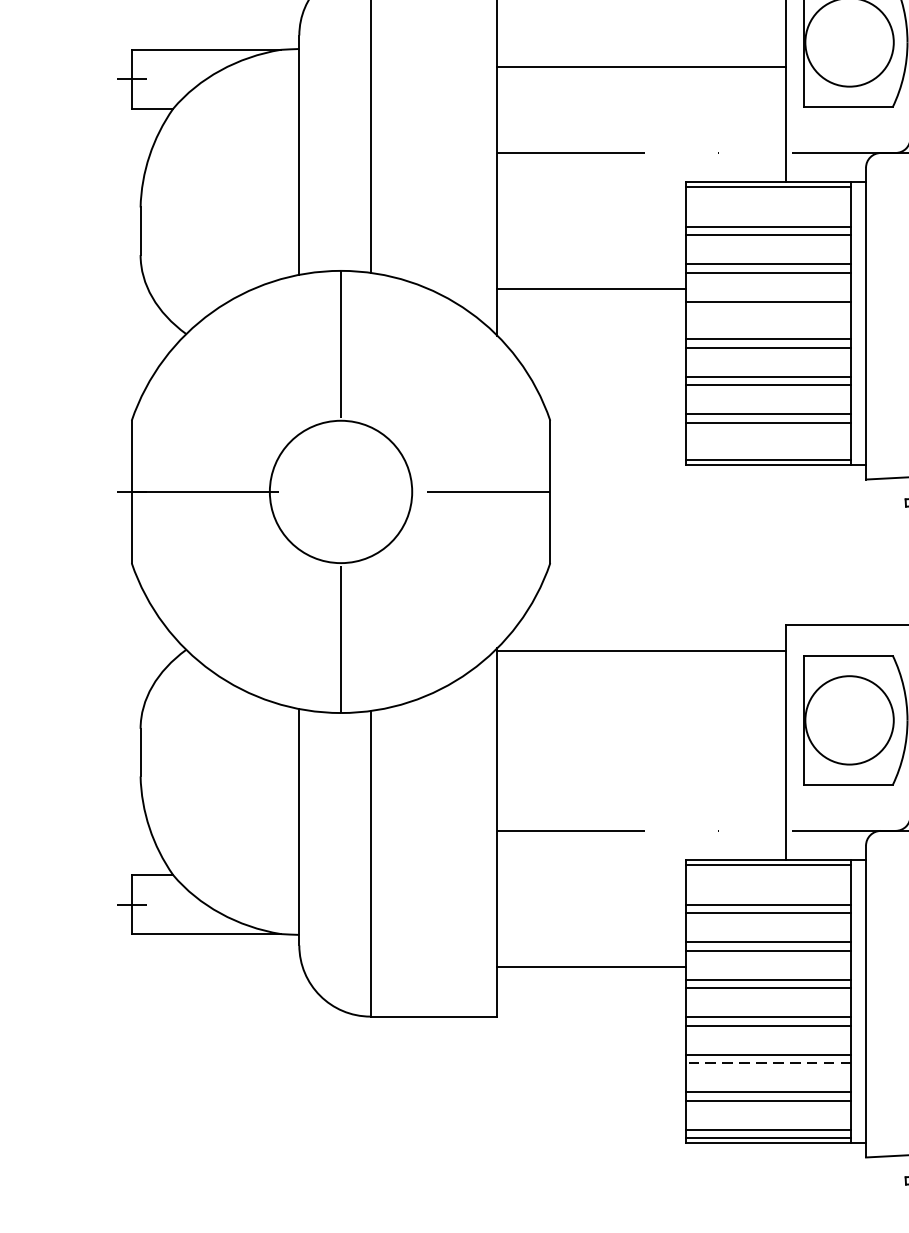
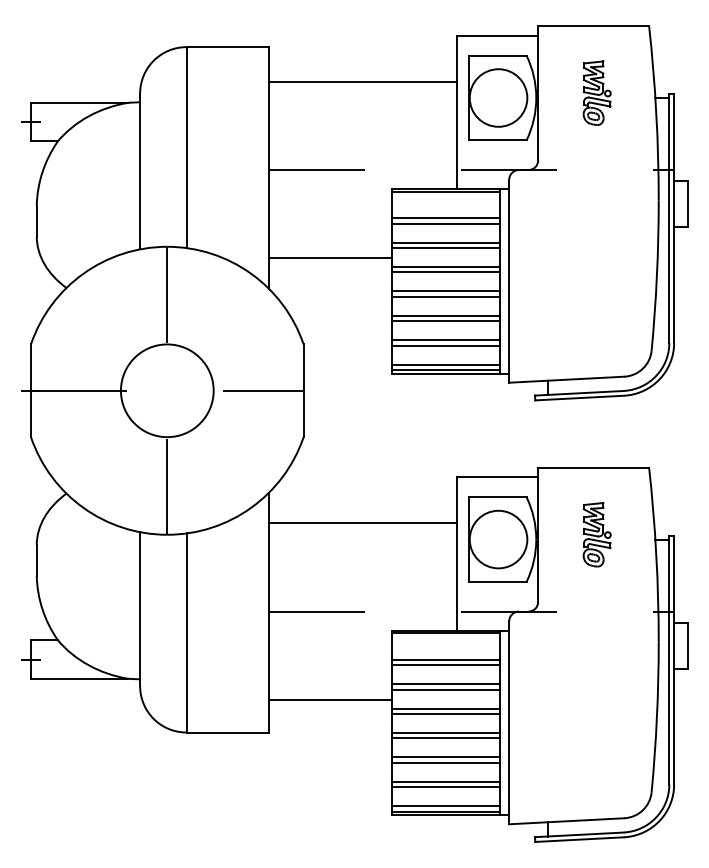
line: (642, 66) -> (363, 81), moved
line: (768, 310) -> (445, 272), added
line: (768, 451) -> (445, 364), added
line: (642, 651) -> (363, 523), moved
line: (768, 1062) -> (445, 762), dashed -> solid

